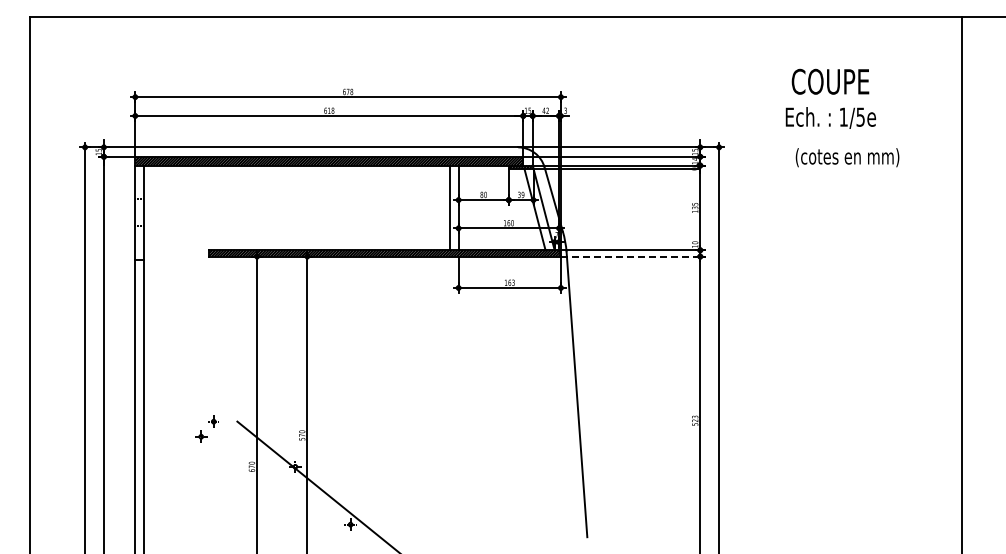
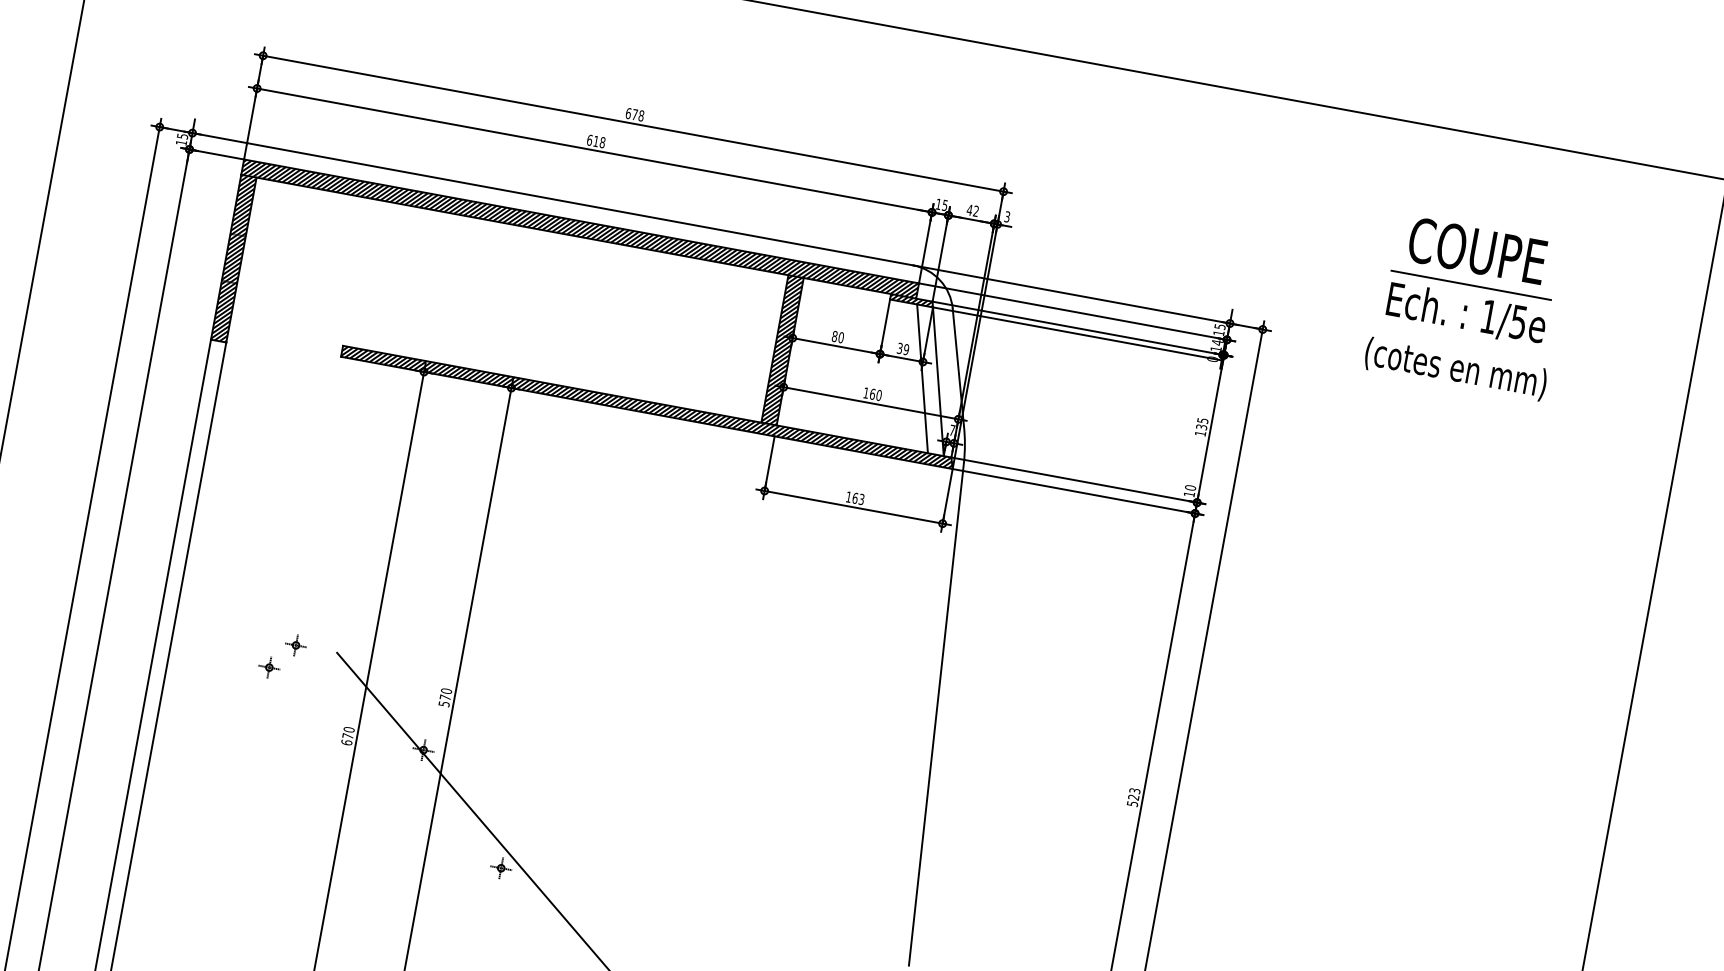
line: (830, 101) -> (1471, 285), added
text: (847, 157) -> (1455, 368), moved
hatch: (453, 207) -> (781, 349), added
hatch: (139, 212) -> (233, 257), added
line: (630, 256) -> (1073, 491), dashed -> solid

